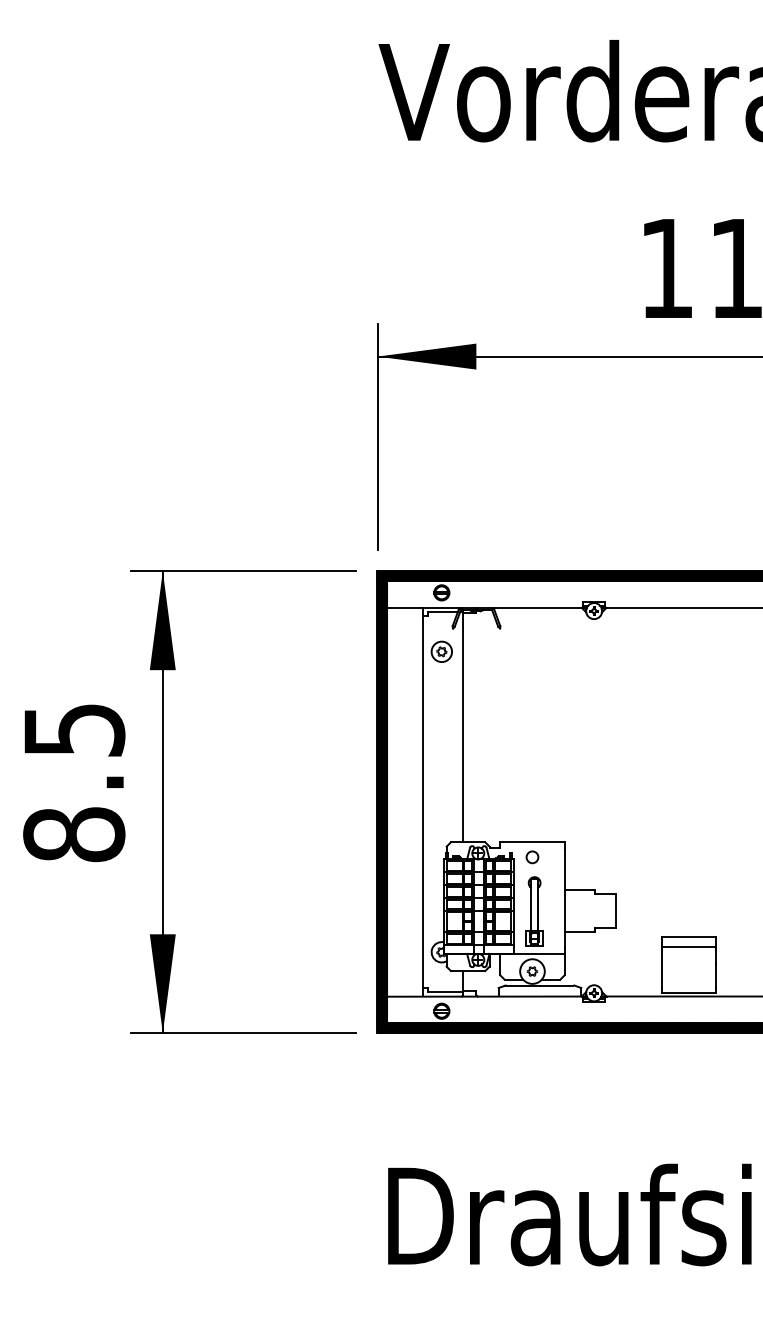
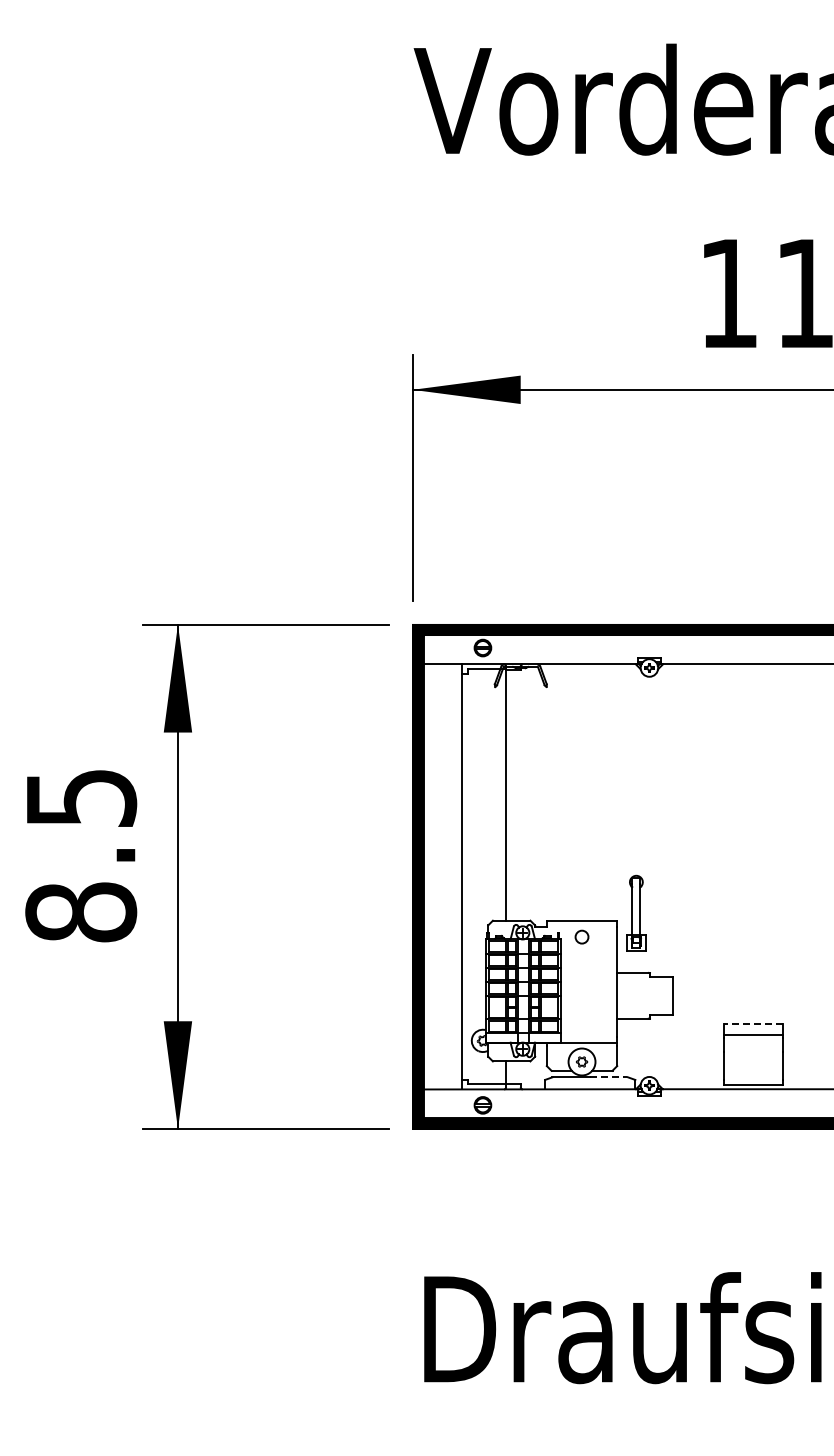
part: (441, 651) -> (482, 712), removed
part: (534, 910) -> (636, 912), moved
line: (688, 937) -> (752, 1024), solid -> dashed
line: (556, 985) -> (608, 1077), solid -> dashed

